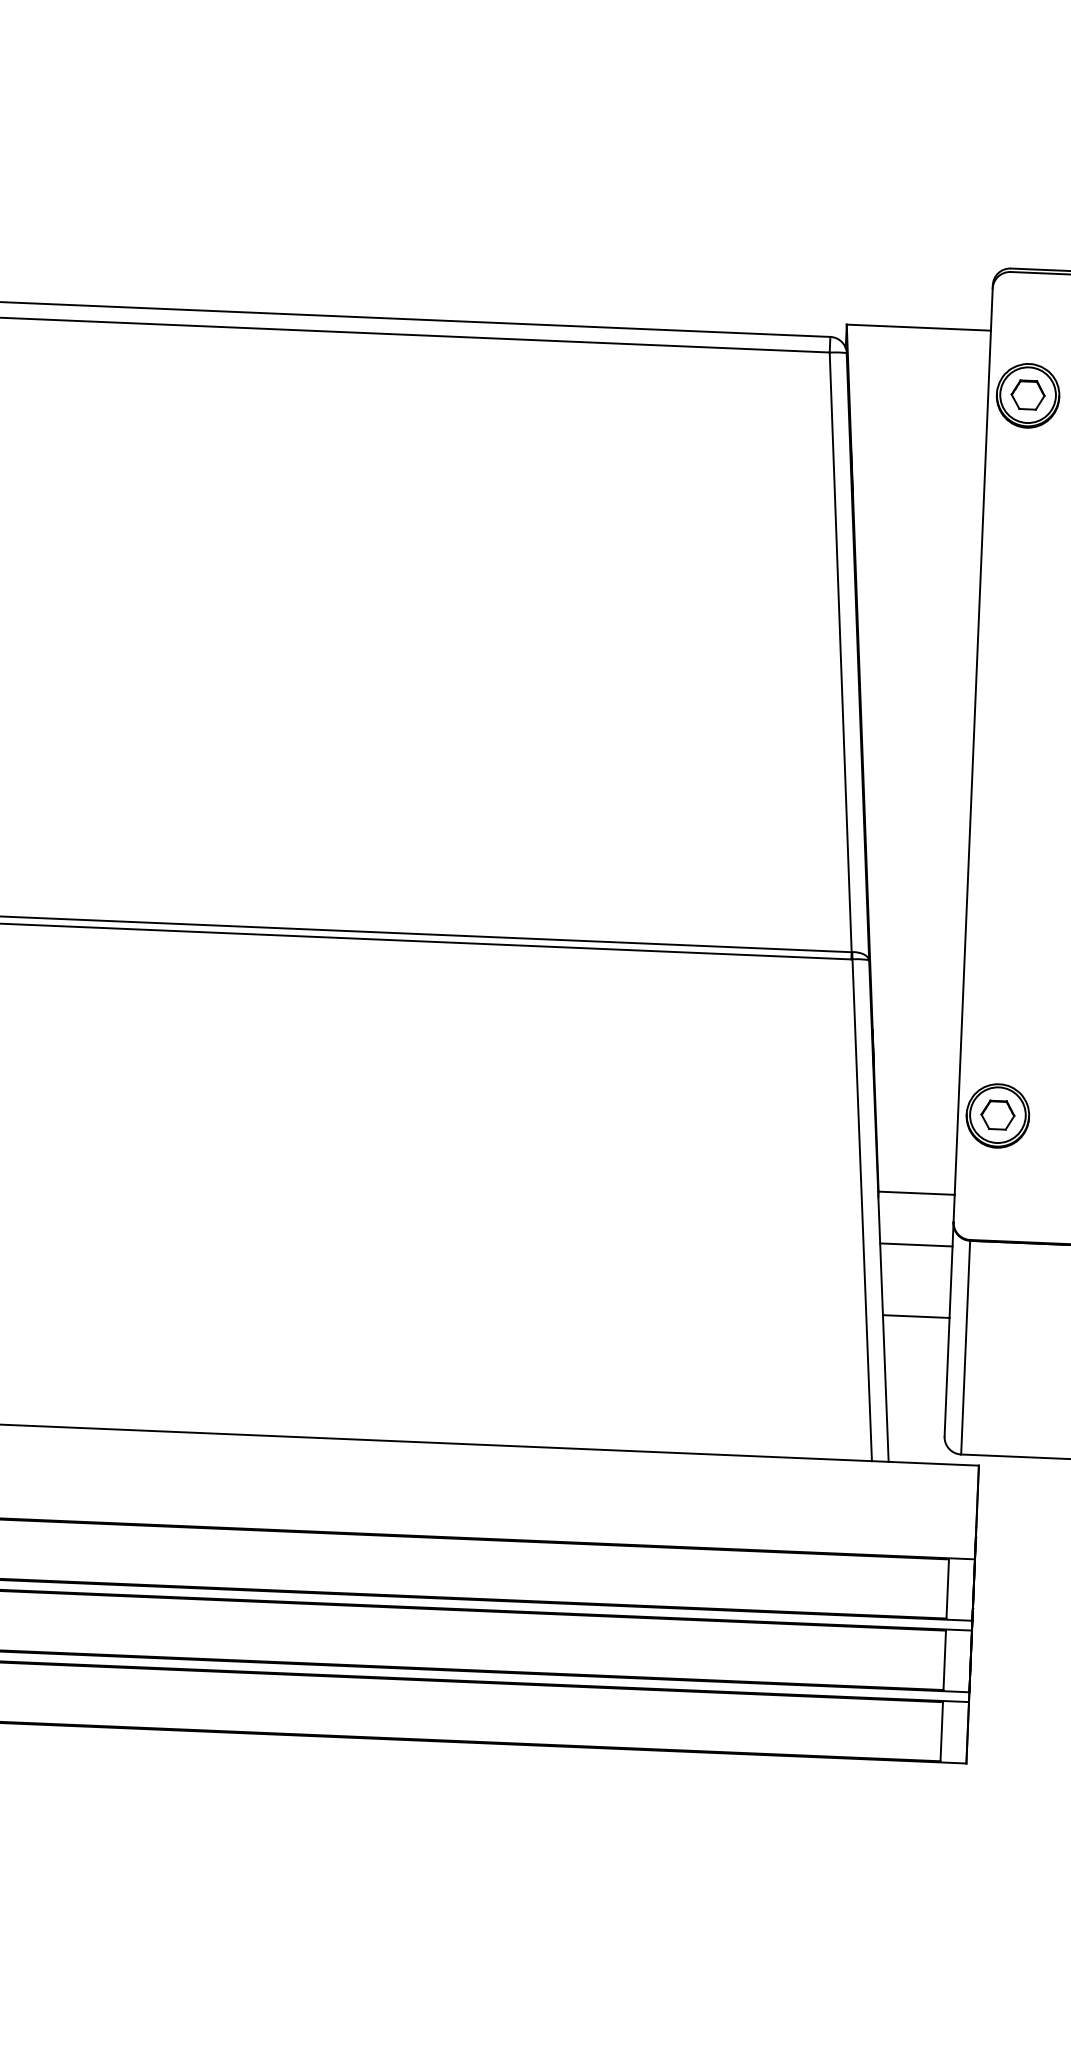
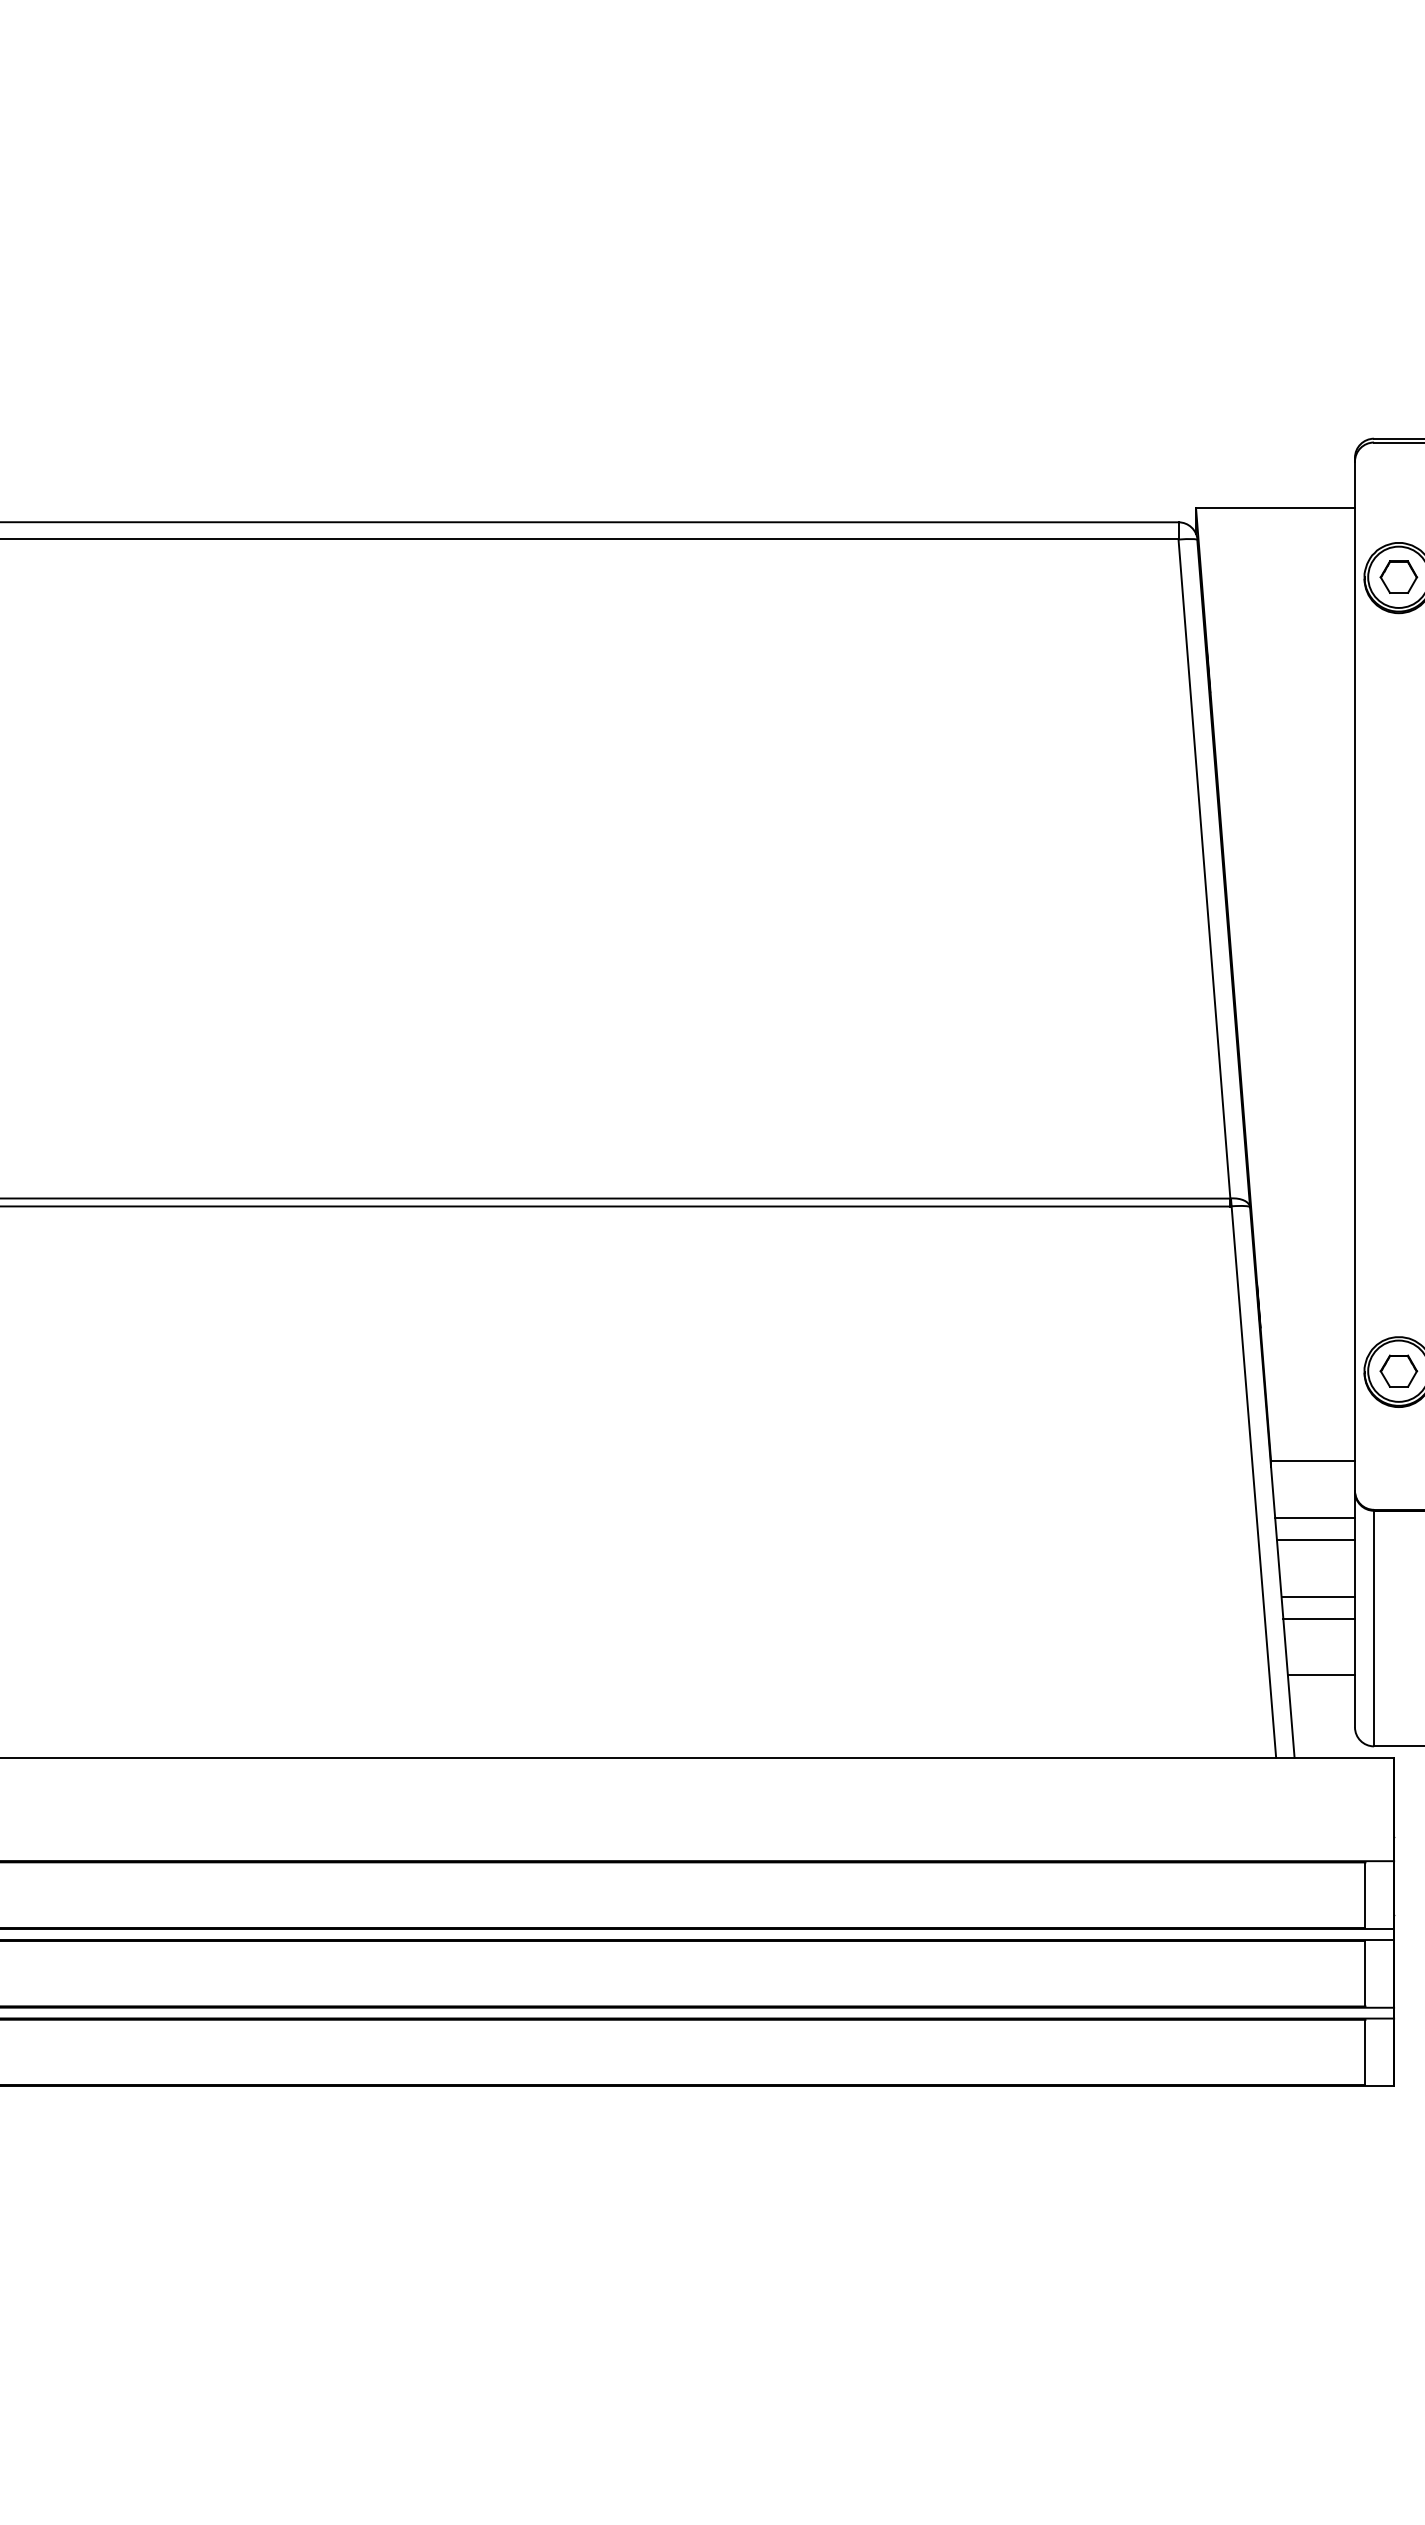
line: (915, 1264) -> (1315, 1539), added
line: (915, 1336) -> (1318, 1618), added
line: (915, 1388) -> (1320, 1675), added

